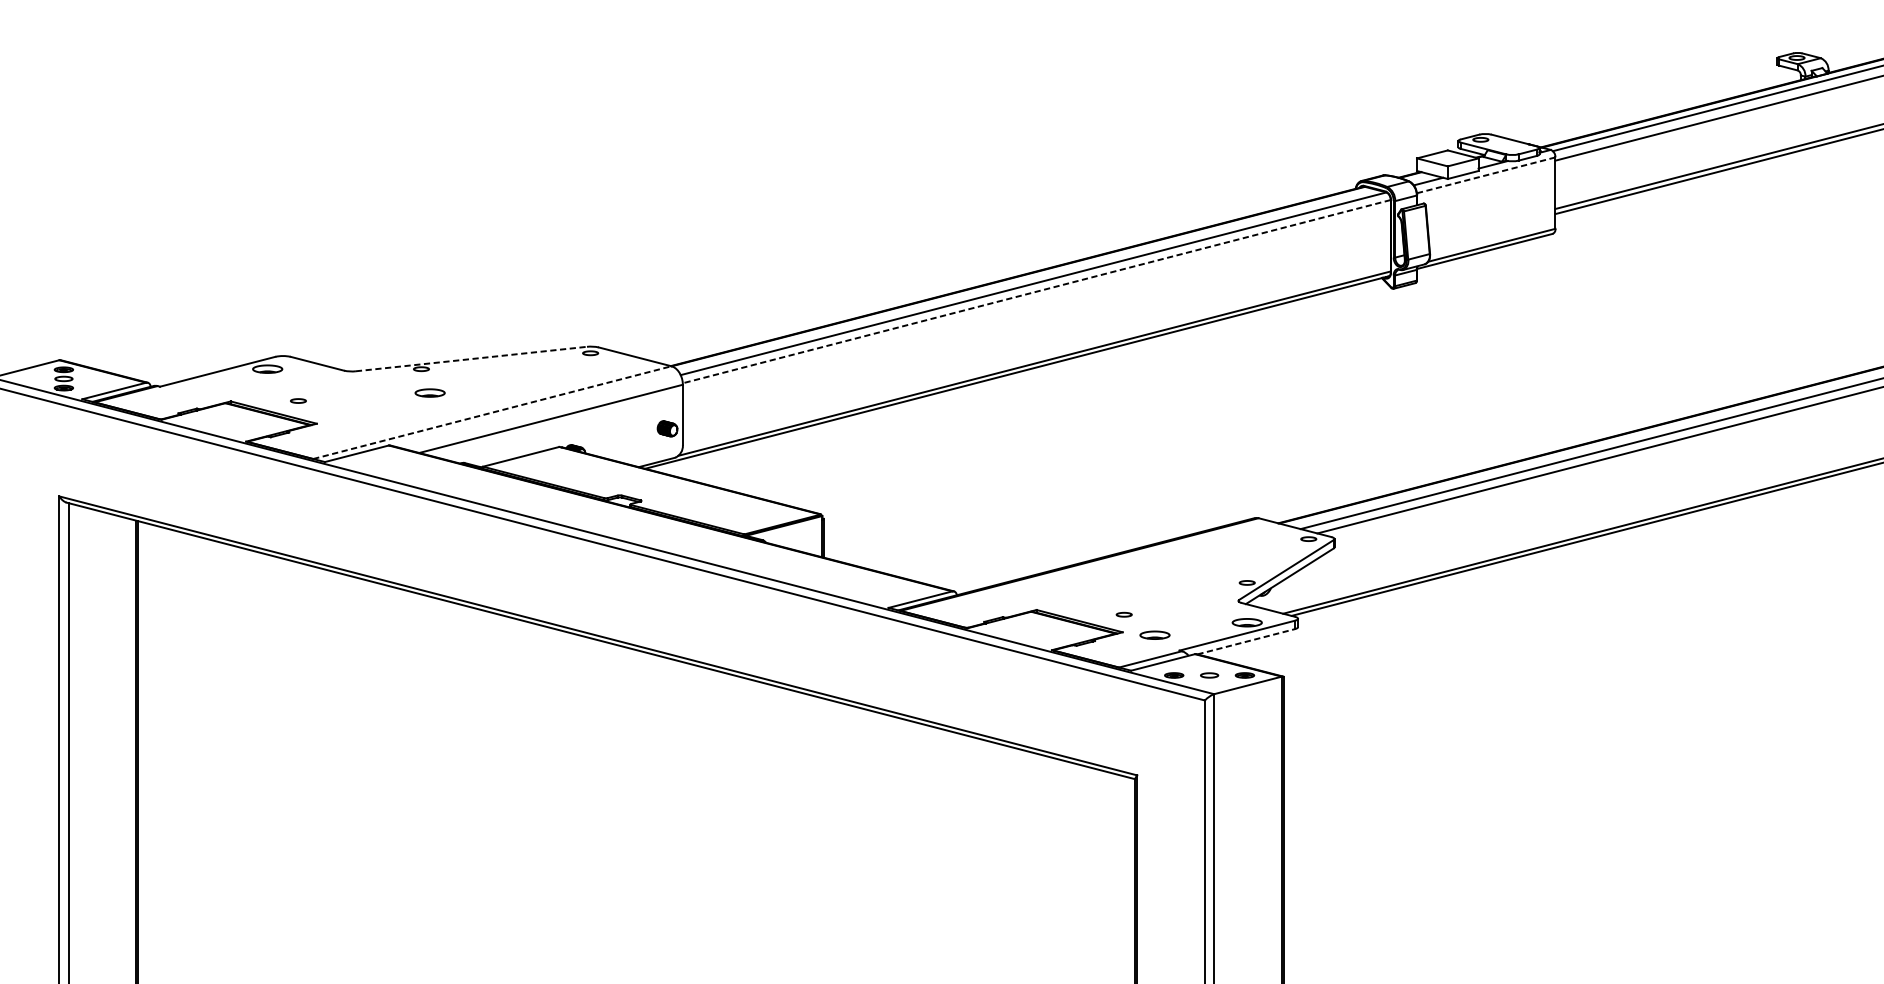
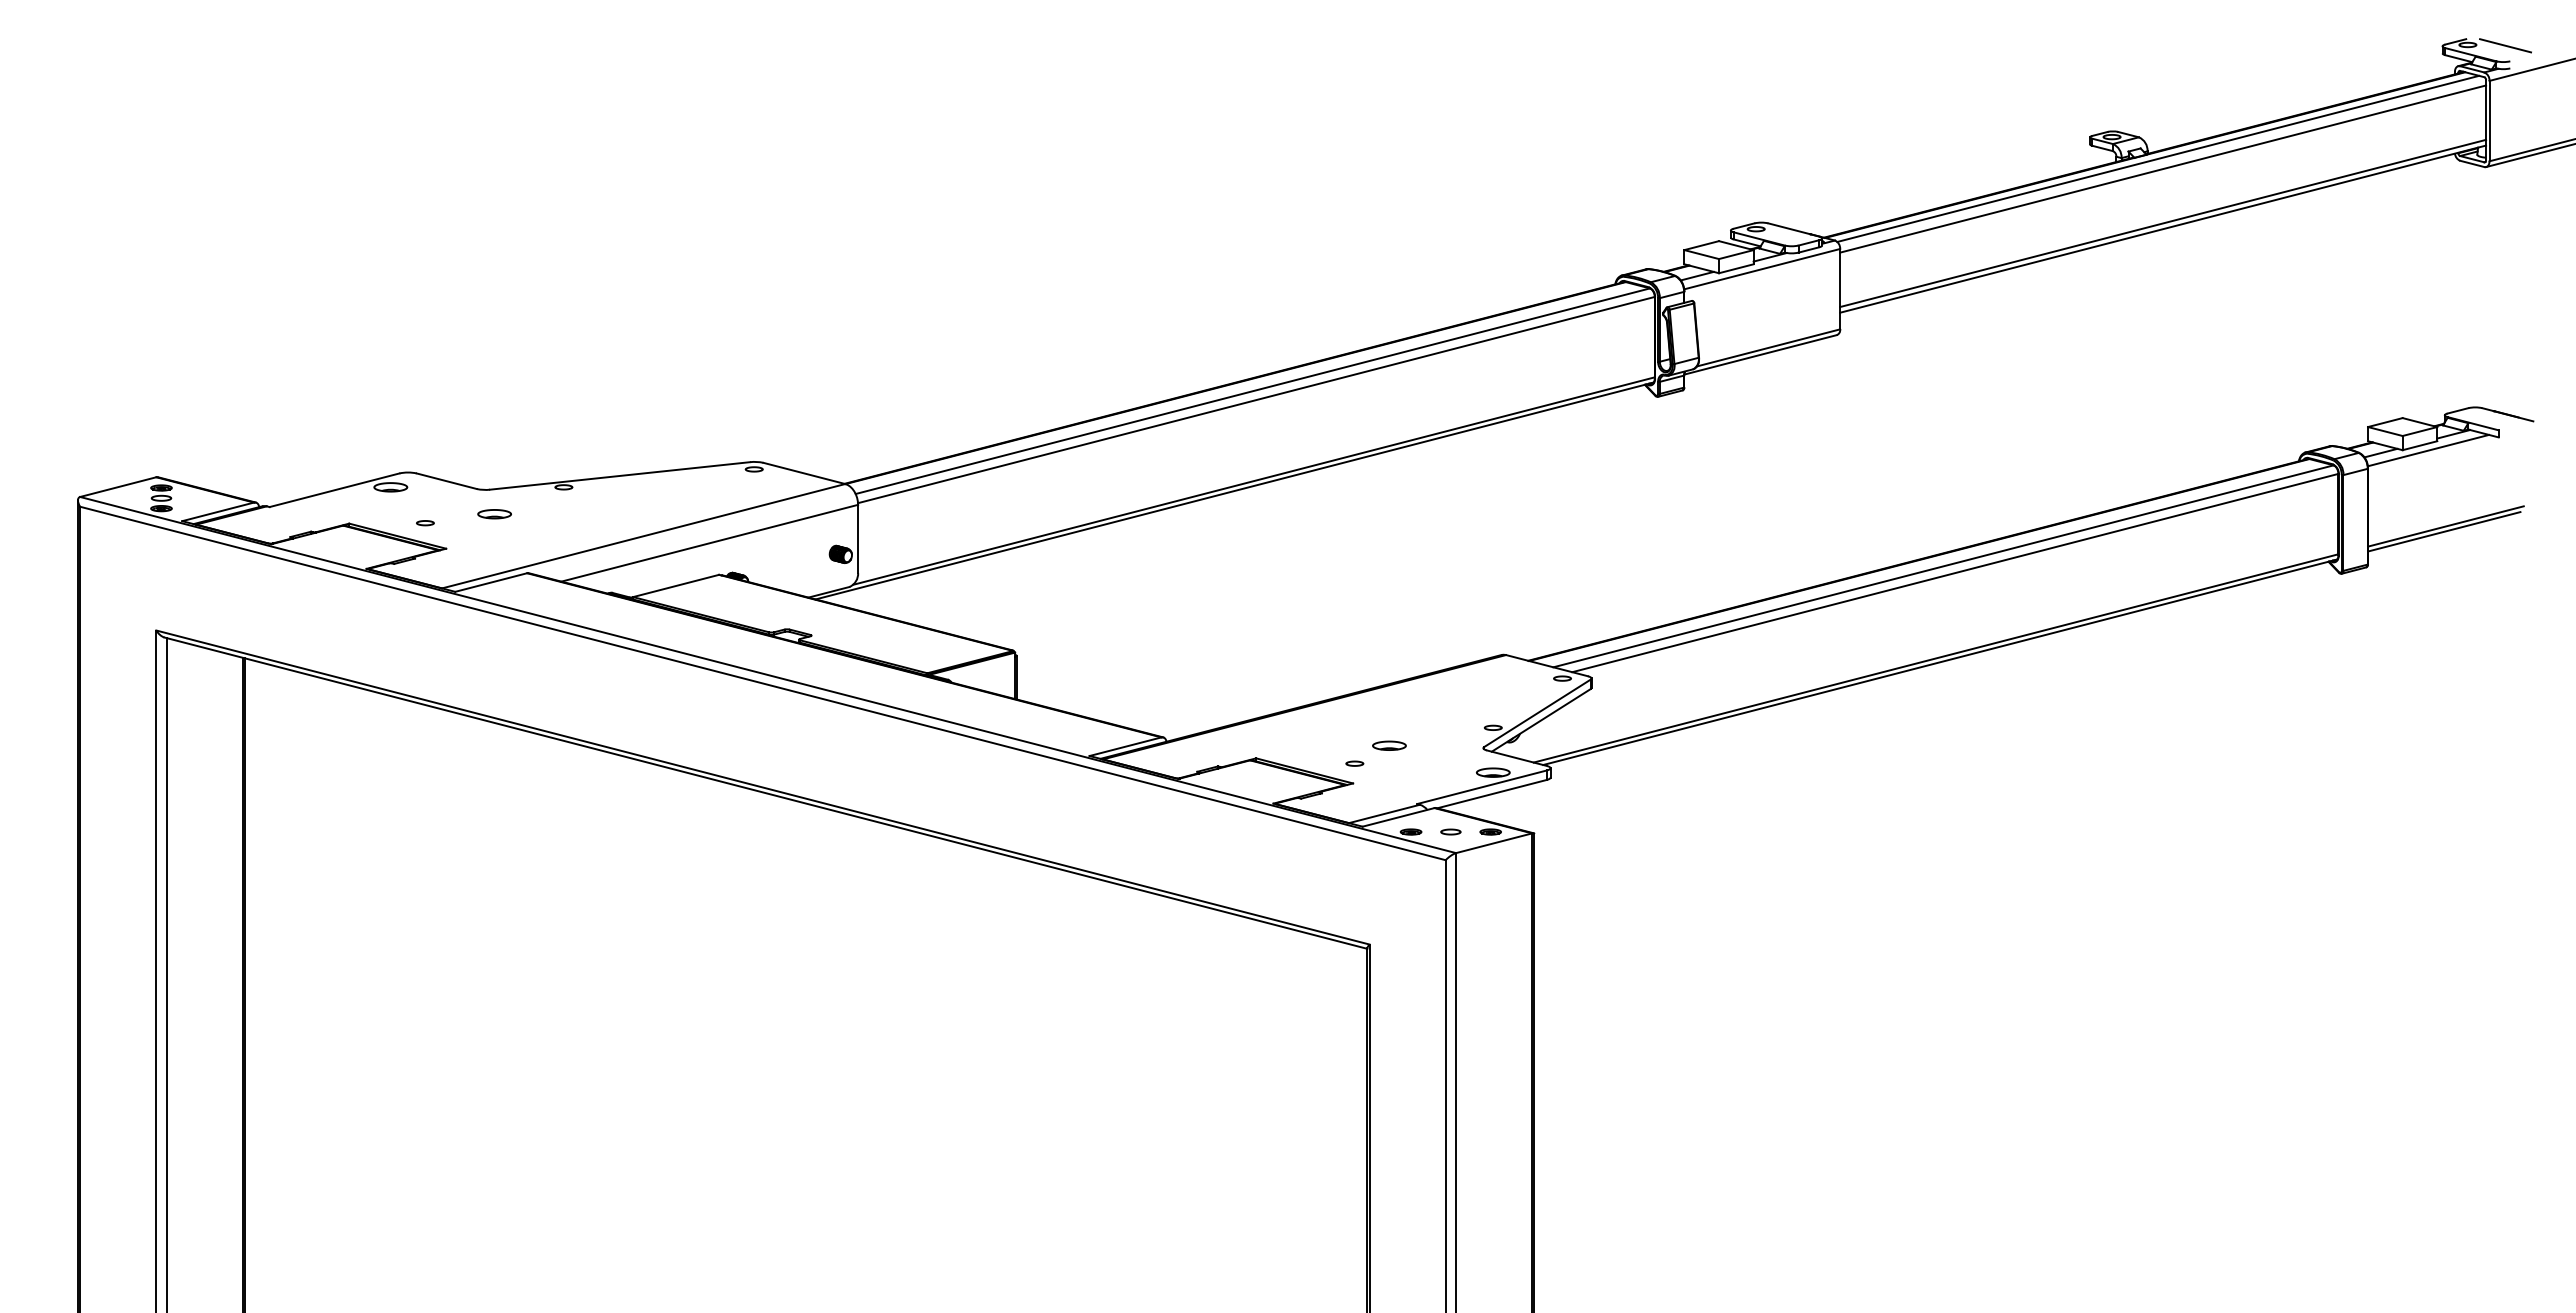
line: (1486, 175) -> (1762, 269), dashed -> solid
line: (1035, 292) -> (1255, 400), dashed -> solid
line: (471, 358) -> (620, 475), dashed -> solid
part: (430, 393) -> (494, 514), moved
line: (493, 412) -> (644, 536), dashed -> solid
part: (1155, 635) -> (1389, 745), moved
line: (1246, 642) -> (1492, 794), dashed -> solid

